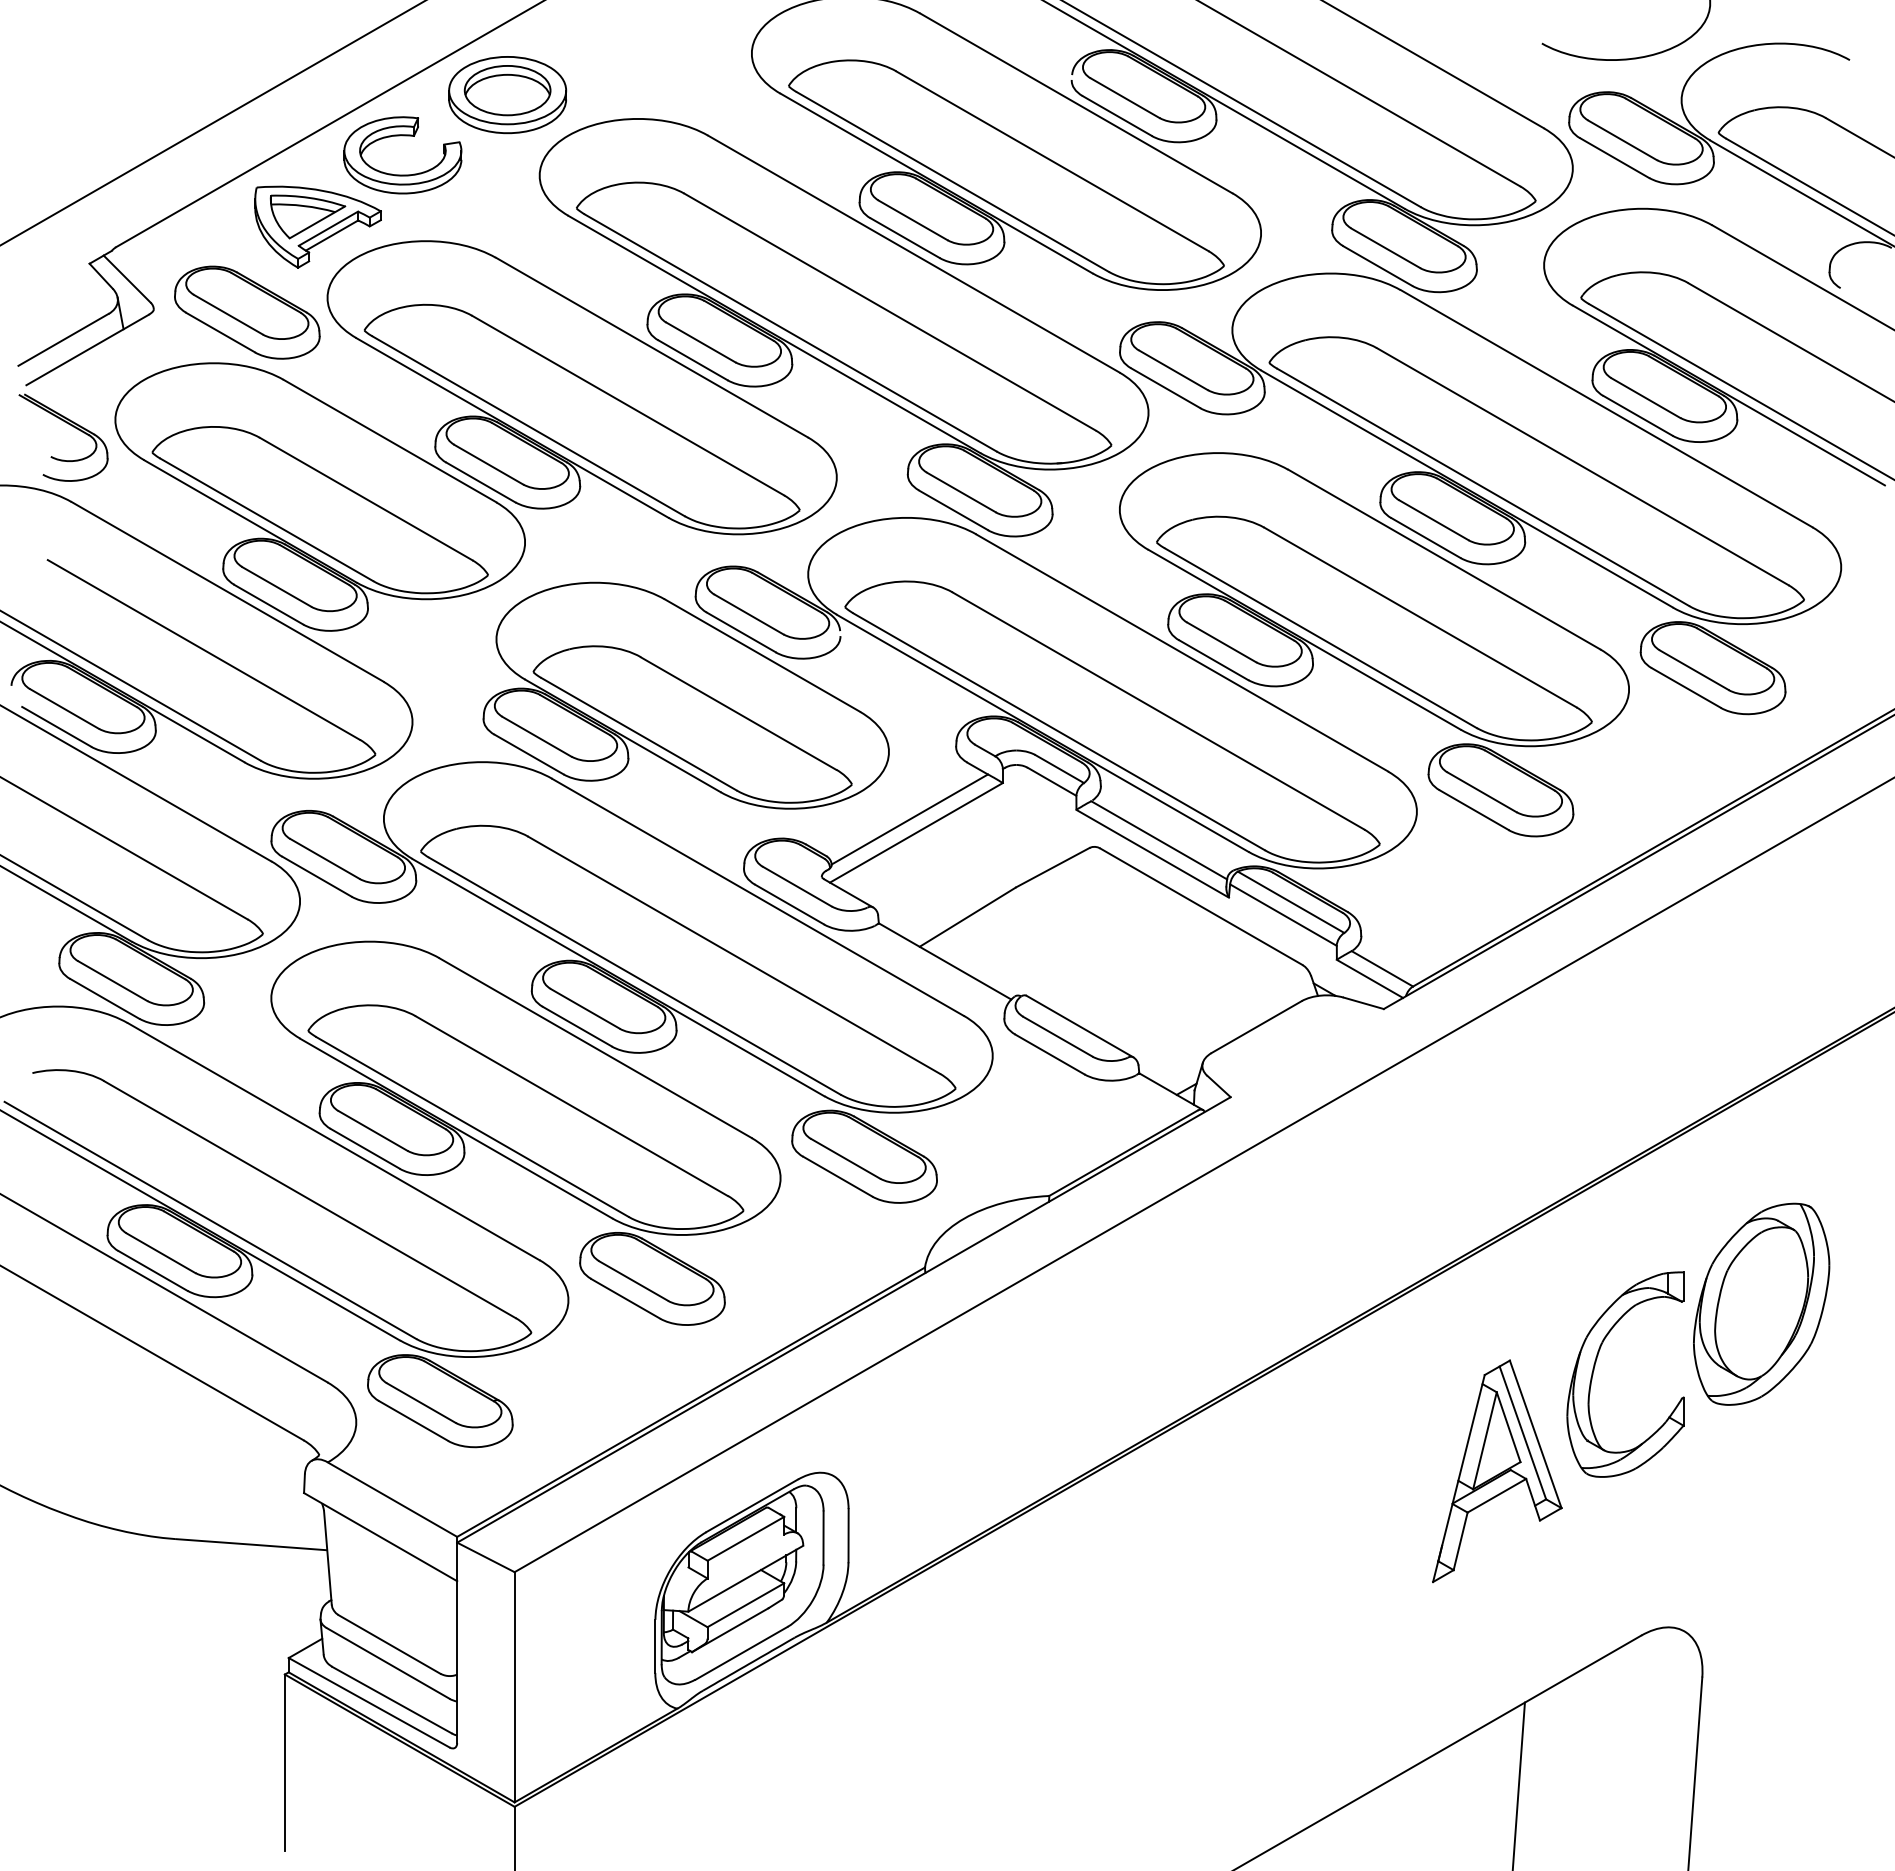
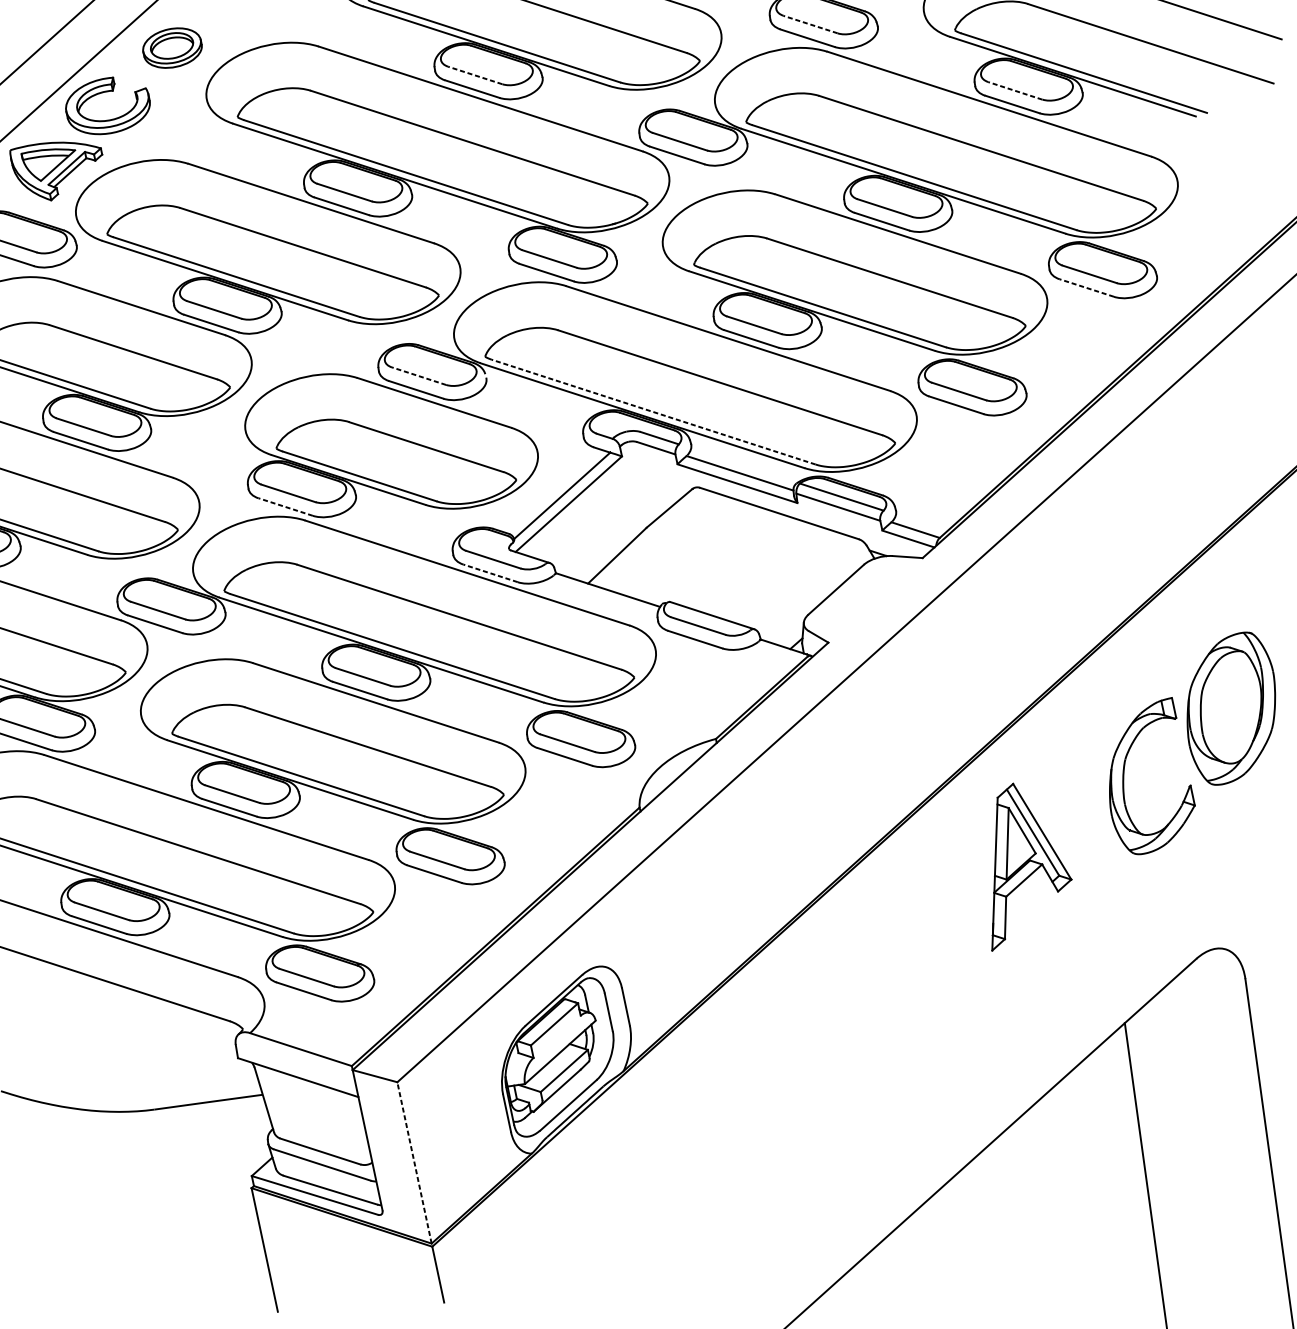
part: (507, 95) -> (172, 48), size x0.7
line: (913, 220) -> (475, 75), solid -> dashed
line: (1385, 248) -> (810, 24), solid -> dashed
line: (1645, 398) -> (1015, 91), solid -> dashed
line: (749, 614) -> (419, 376), solid -> dashed
line: (1686, 687) -> (1086, 287), solid -> dashed
line: (1058, 731) -> (653, 412), solid -> dashed
line: (529, 754) -> (285, 506), solid -> dashed
line: (789, 904) -> (490, 573), solid -> dashed
part: (1497, 1471) -> (1021, 863), moved
line: (514, 1686) -> (414, 1162), solid -> dashed

